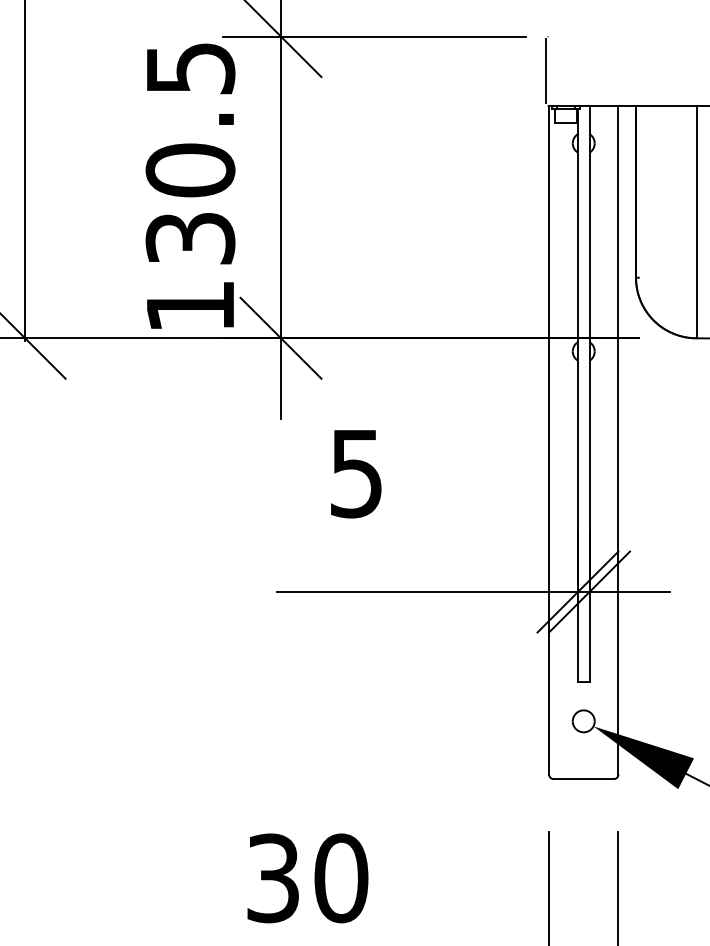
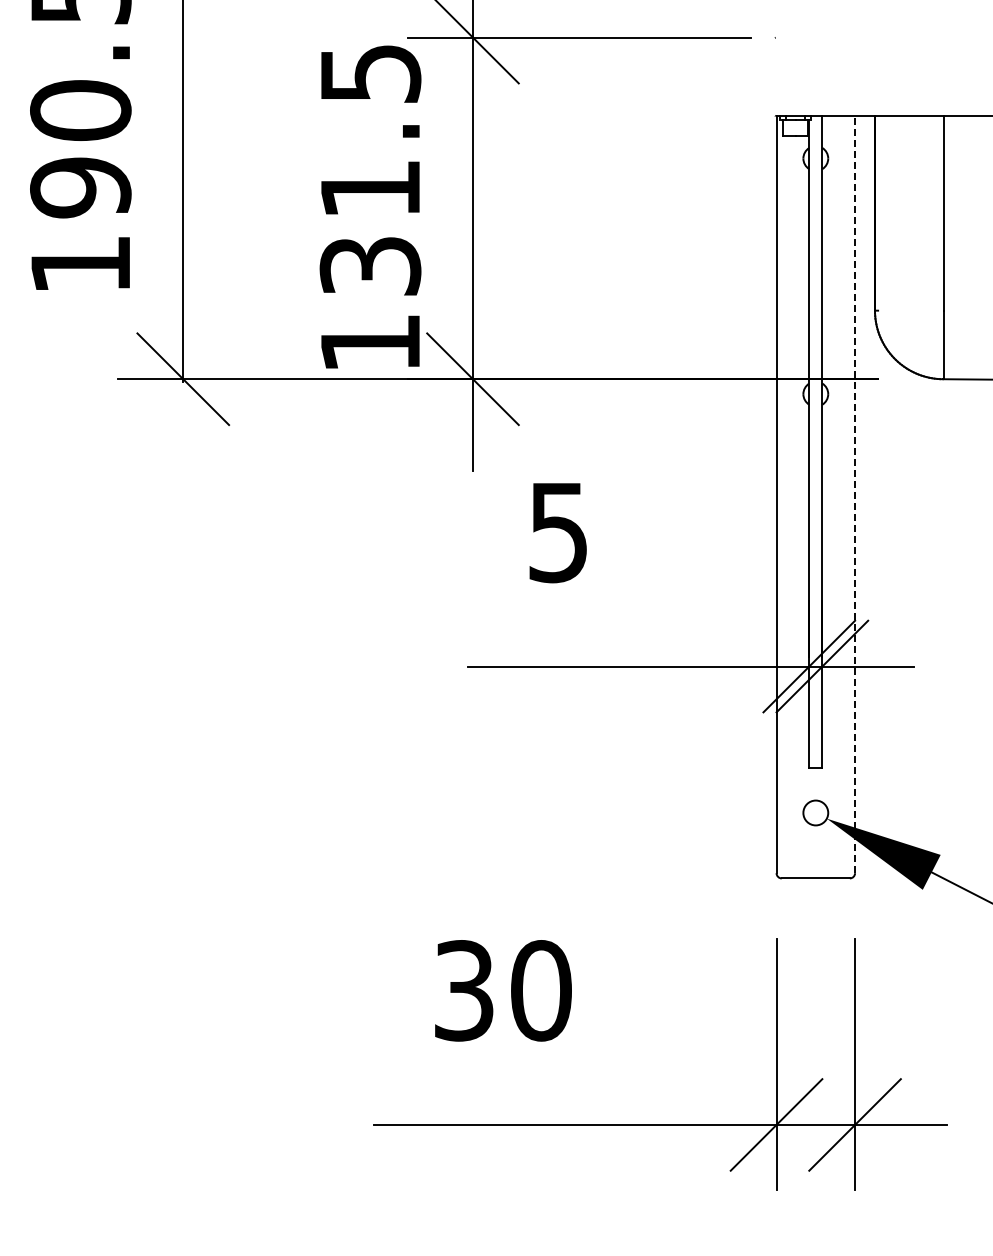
line: (546, 70) -> (773, 76), removed
text: (190, 169) -> (370, 188), 130.5 -> 131.5
line: (618, 440) -> (855, 494), solid -> dashed

